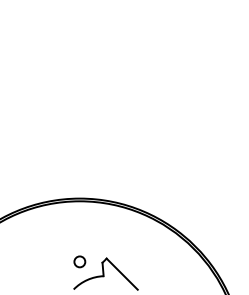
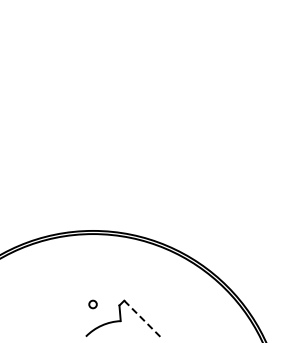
circle: (79, 261) -> (92, 304), size x0.6
line: (122, 273) -> (142, 318), solid -> dashed

